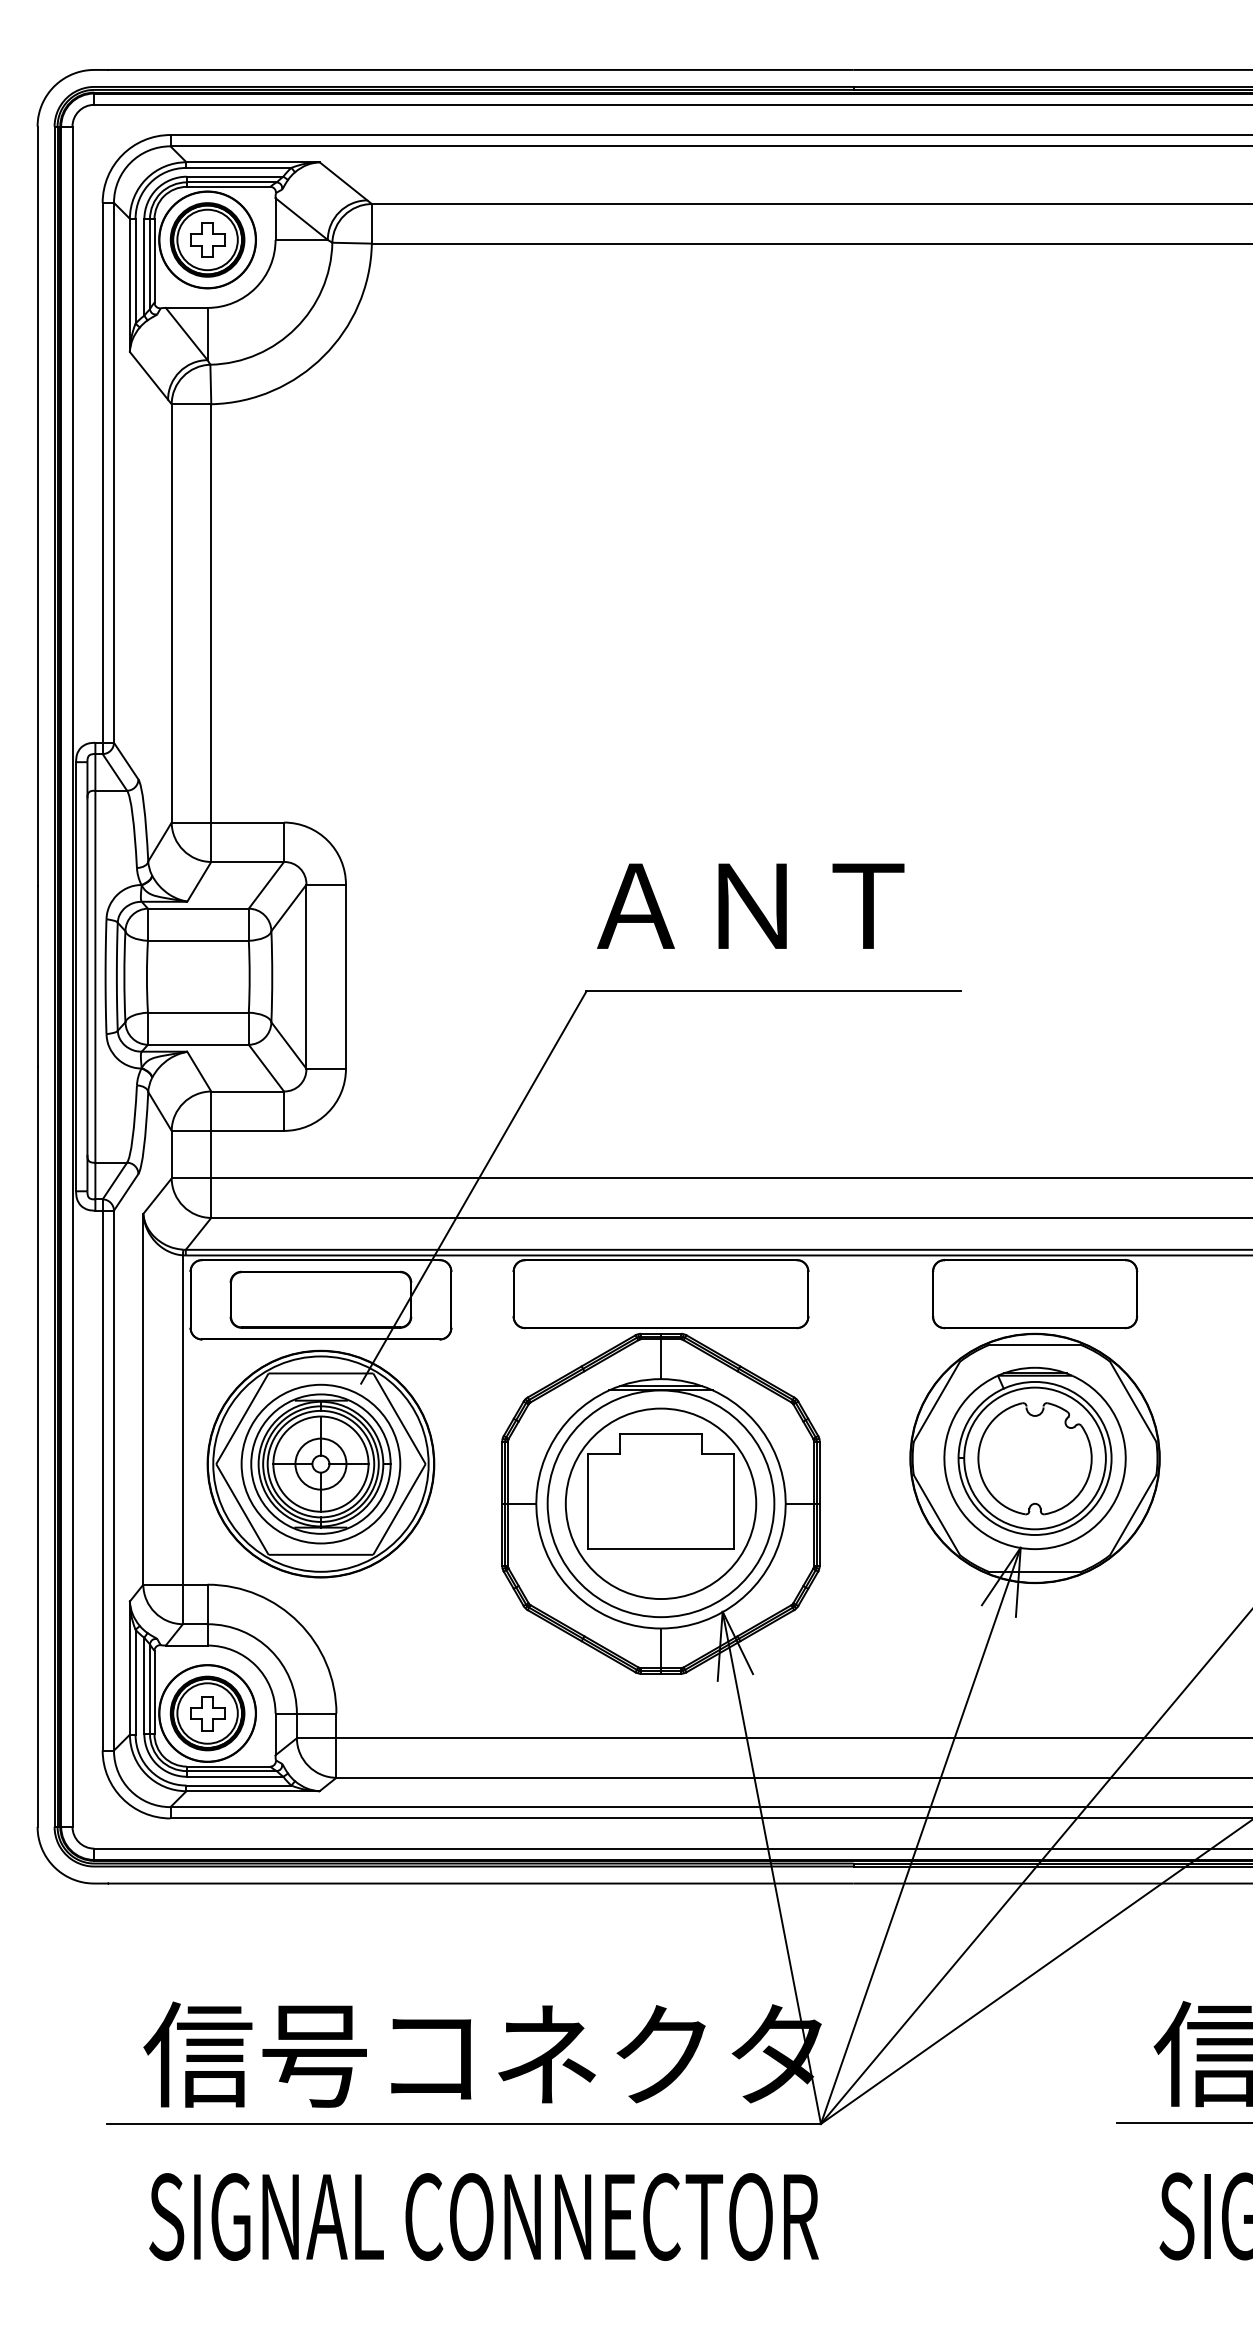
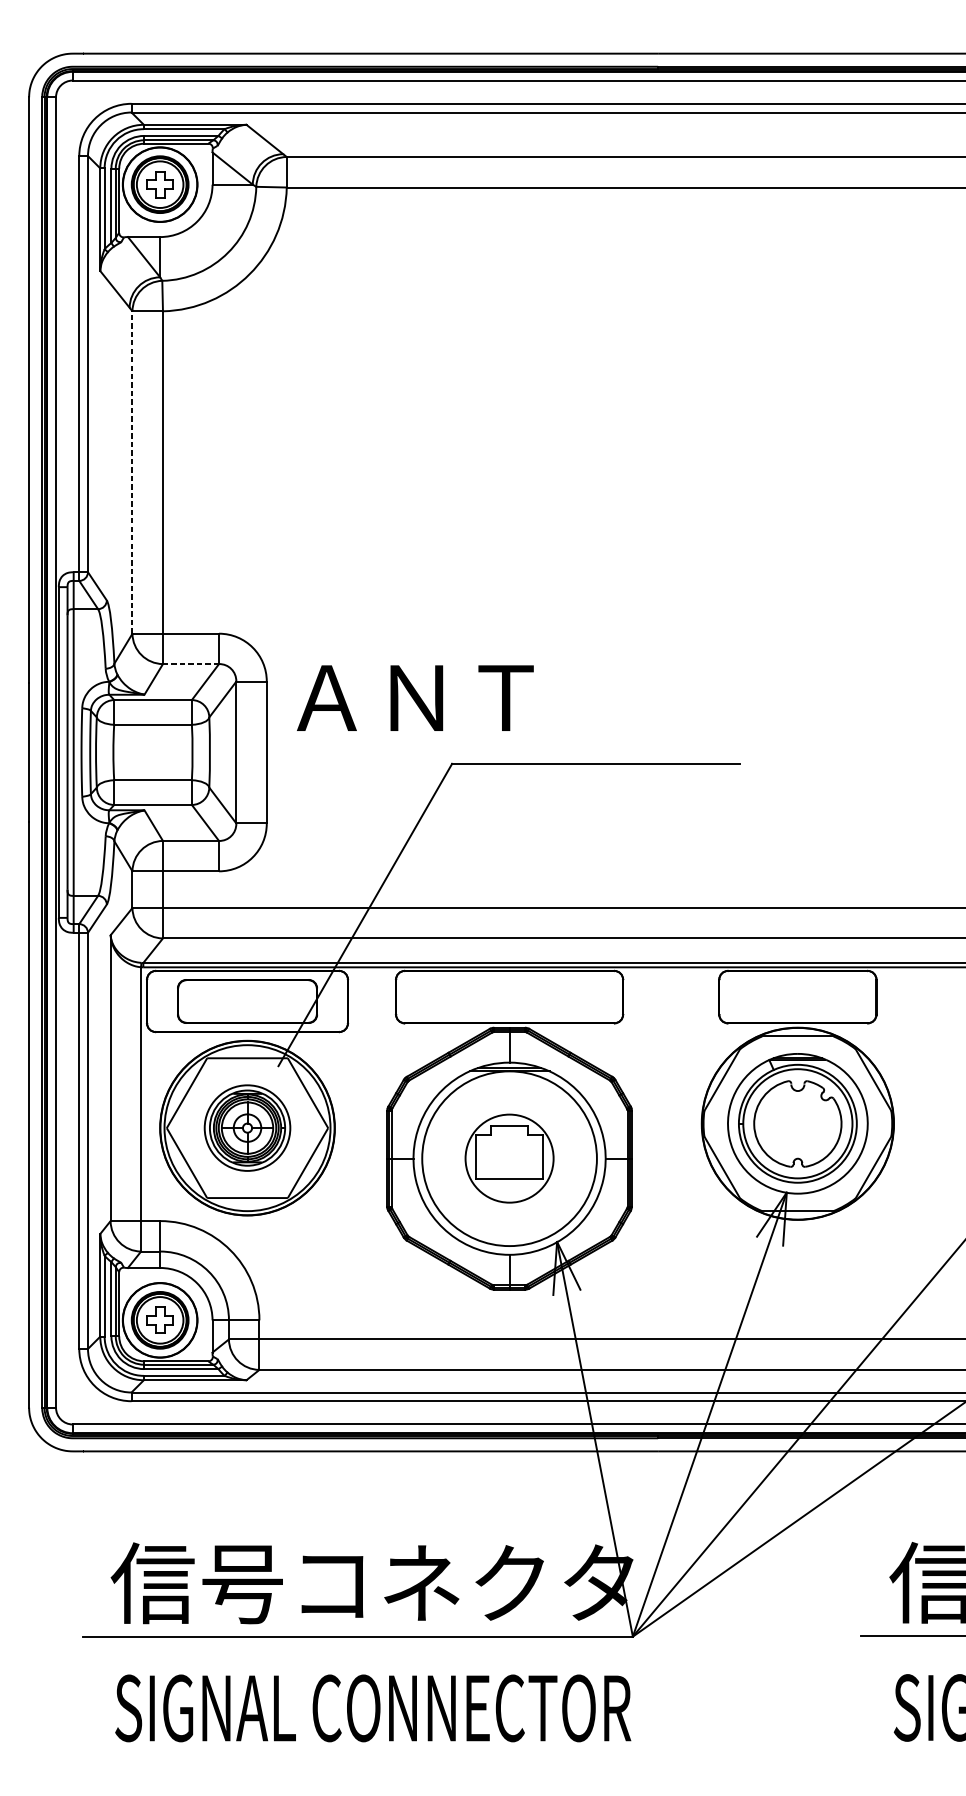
line: (171, 612) -> (132, 471), solid -> dashed
line: (247, 861) -> (190, 663), solid -> dashed
text: (750, 905) -> (415, 697), moved
part: (320, 1463) -> (247, 1127), size x0.7
part: (660, 1503) -> (509, 1158), size x0.6

